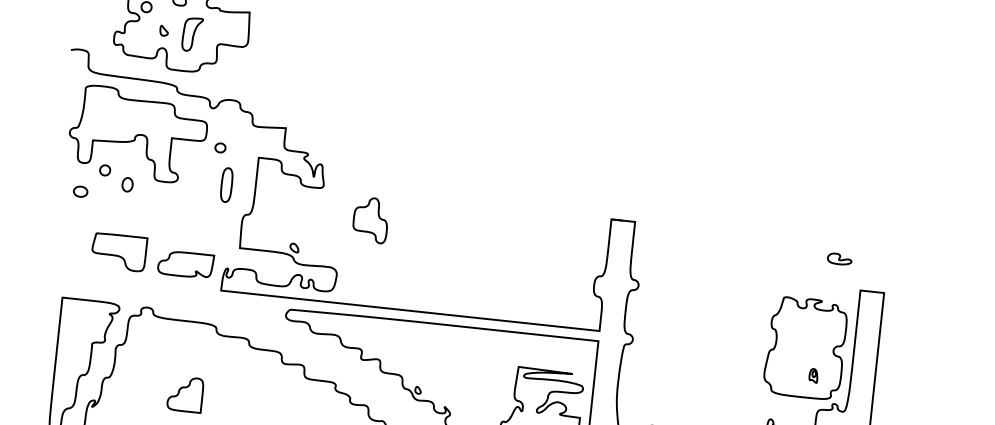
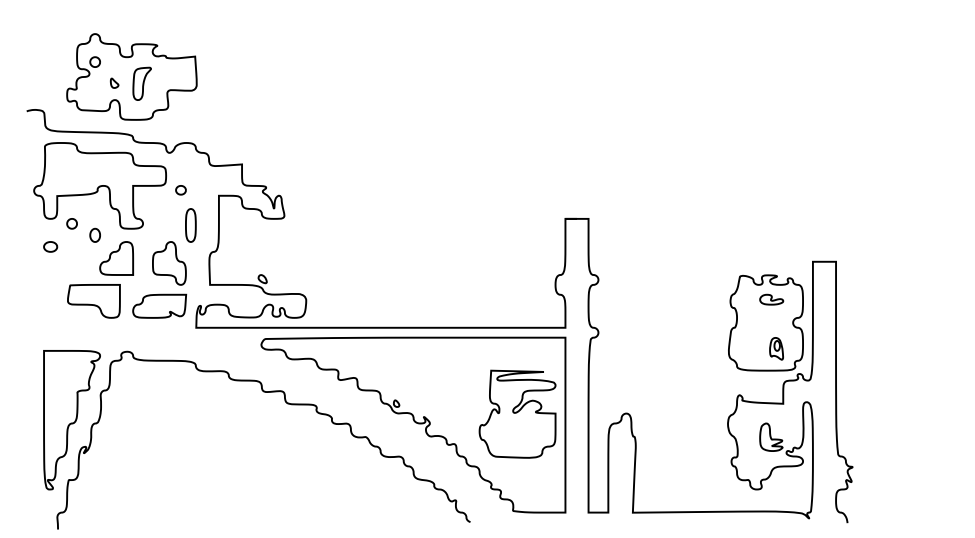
part: (370, 220) -> (169, 263), moved
part: (839, 258) -> (771, 299), moved
part: (813, 375) -> (776, 348), size x1.67
part: (185, 394) -> (116, 258), moved

